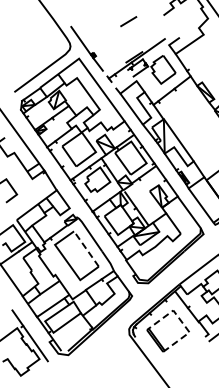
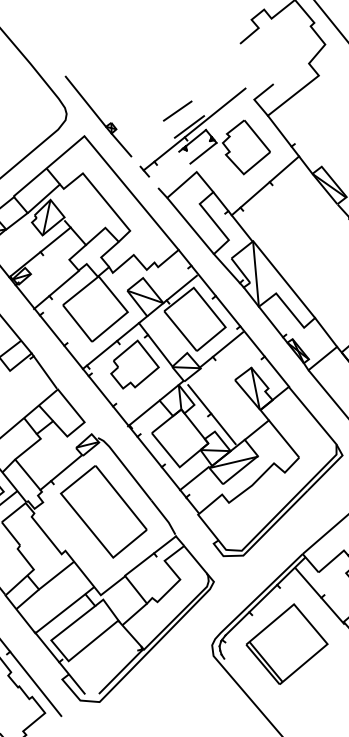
line: (128, 21) -> (177, 110), moved
line: (86, 249) -> (121, 498), dashed -> solid
line: (181, 321) -> (310, 624), dashed -> solid

